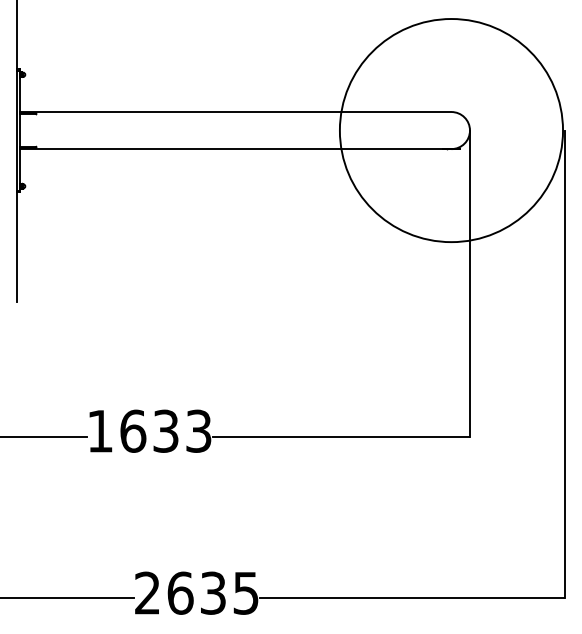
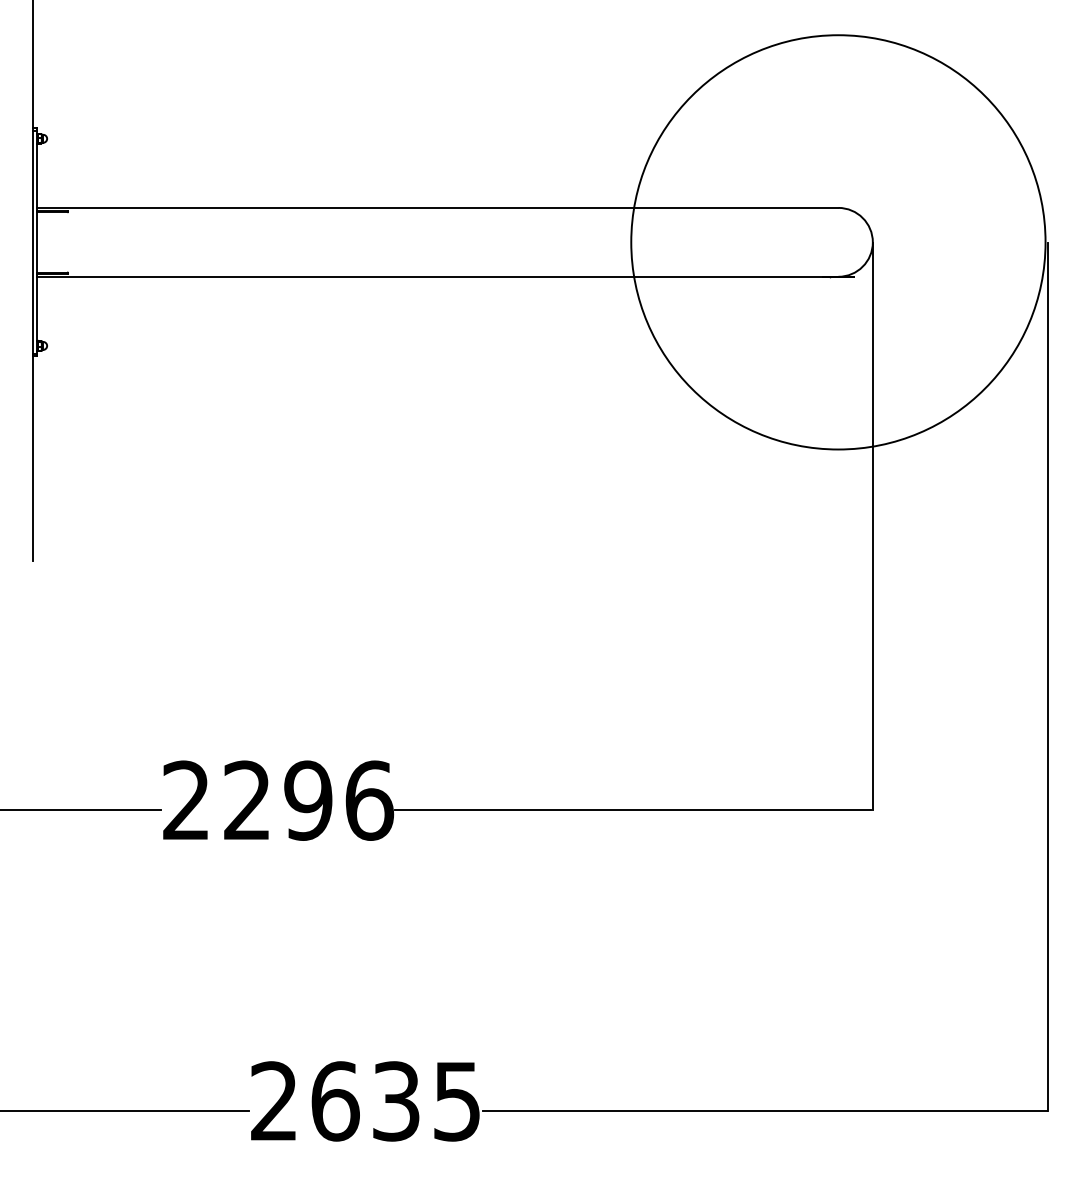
text: (149, 430) -> (277, 799), 1633 -> 2296

